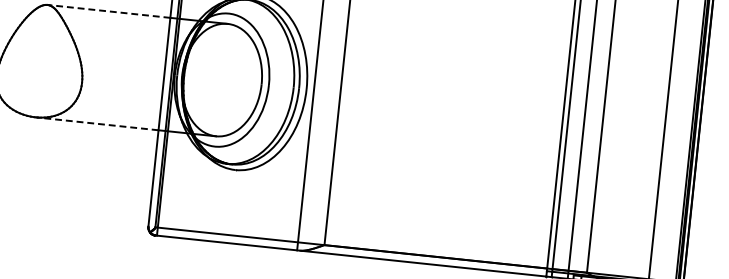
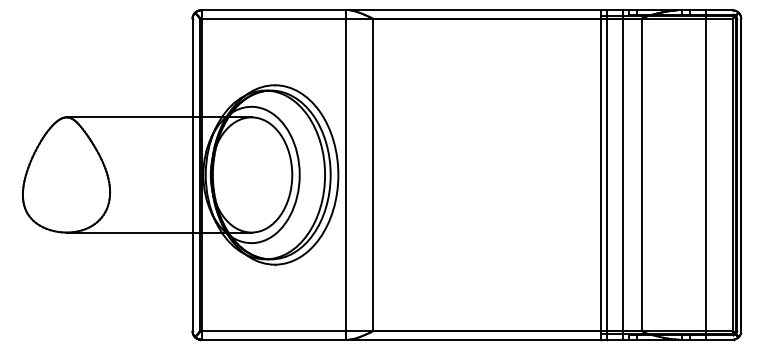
line: (108, 11) -> (129, 117), dashed -> solid
line: (96, 123) -> (129, 232), dashed -> solid

